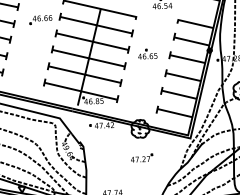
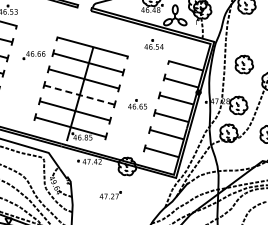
part: (147, 54) -> (137, 104), moved
line: (88, 58) -> (79, 95), solid -> dashed
part: (141, 158) -> (110, 195), moved

